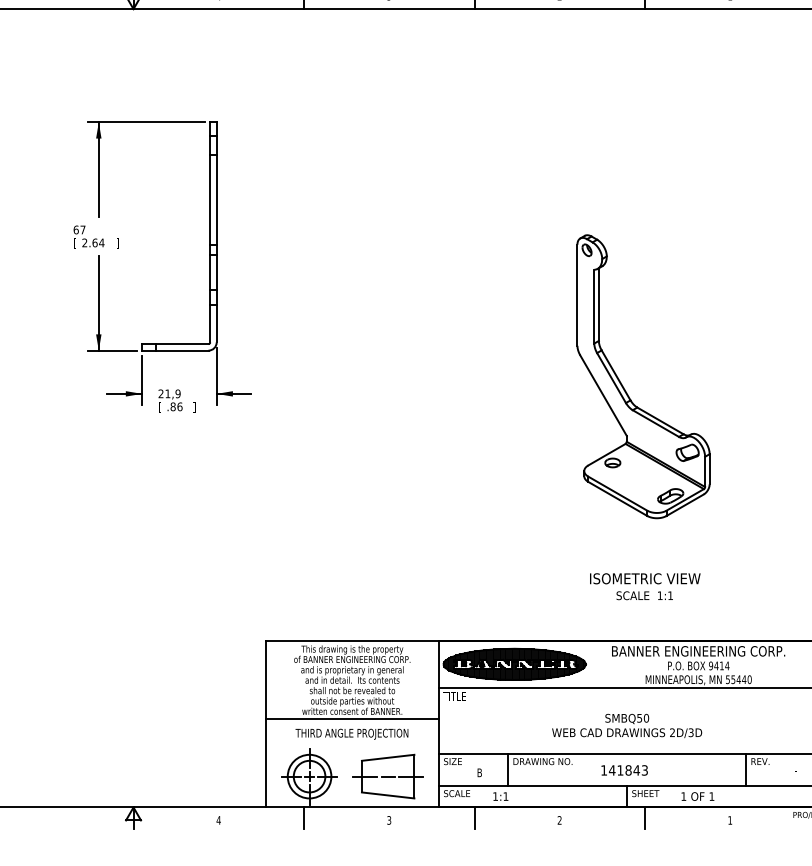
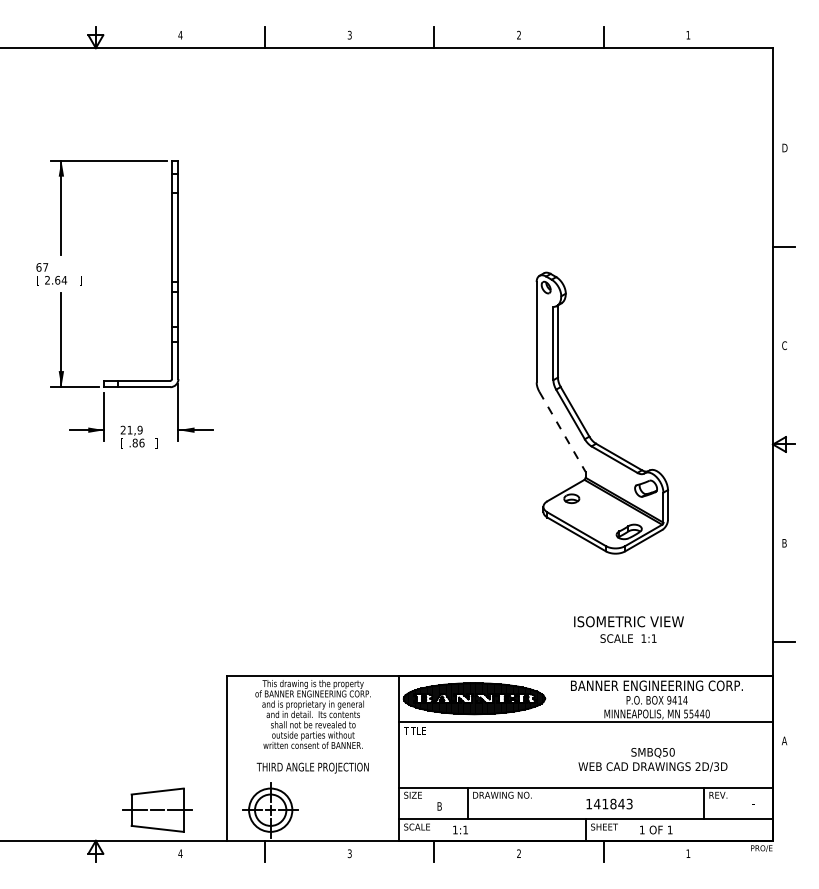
line: (603, 396) -> (562, 432), solid -> dashed
text: (644, 586) -> (628, 629), moved
line: (352, 719) -> (313, 753), removed
text: (626, 725) -> (652, 759), moved
text: (624, 769) -> (609, 803), moved
part: (387, 775) -> (157, 809), moved

